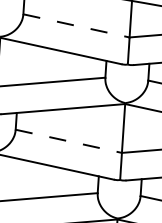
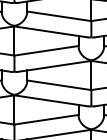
line: (76, 26) -> (59, 16), dashed -> solid
line: (69, 141) -> (59, 85), dashed -> solid

